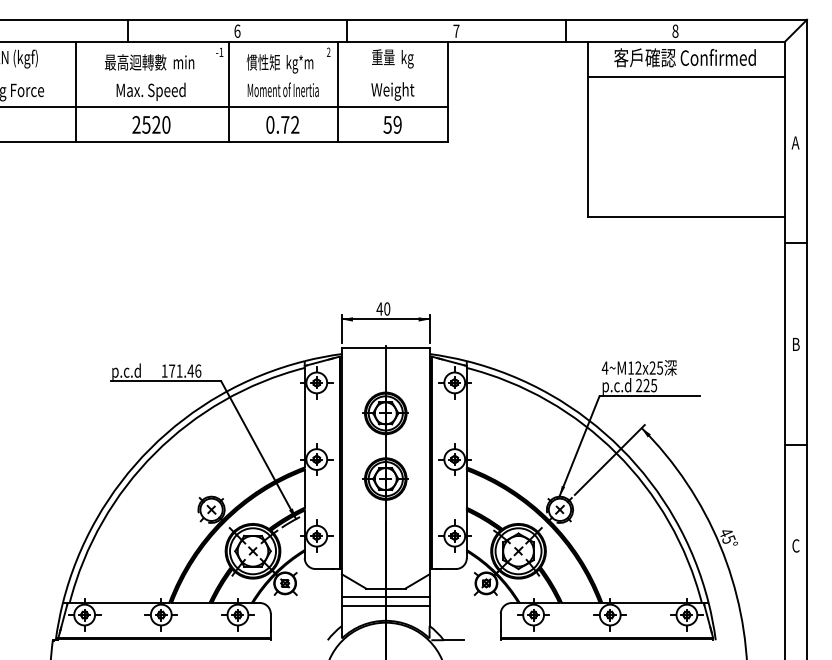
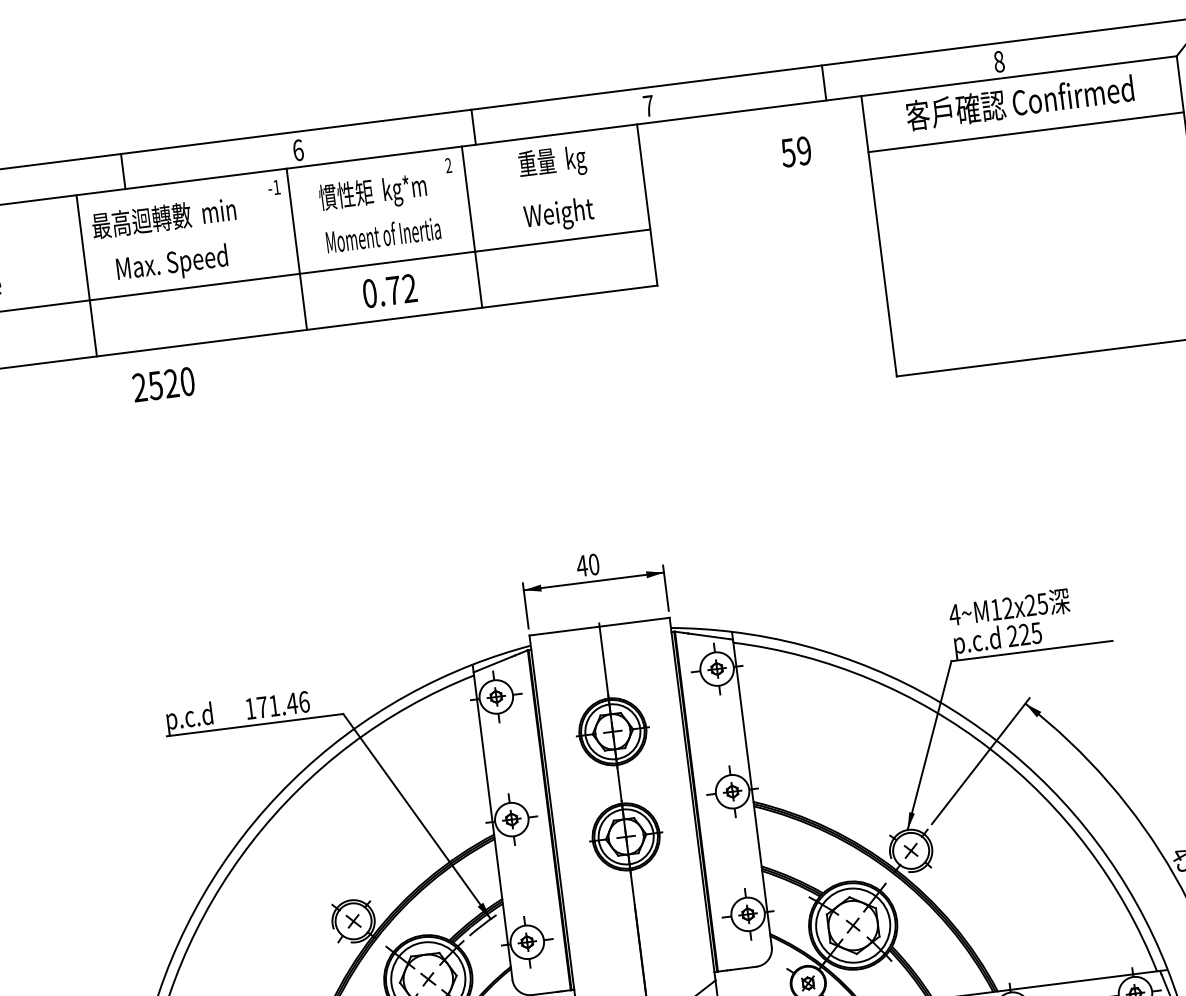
line: (75, 91) -> (86, 275), moved
text: (151, 124) -> (163, 383), moved
text: (392, 124) -> (795, 151), moved

